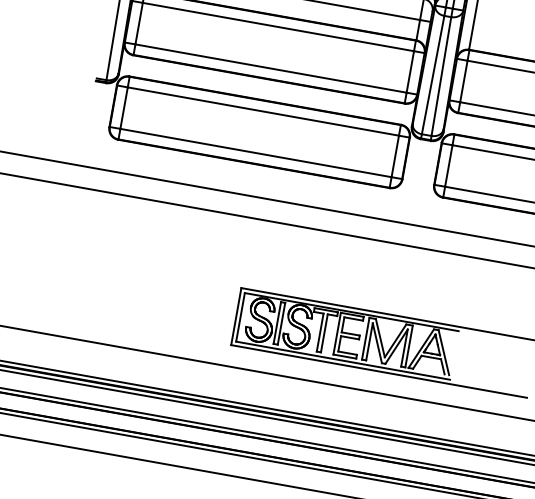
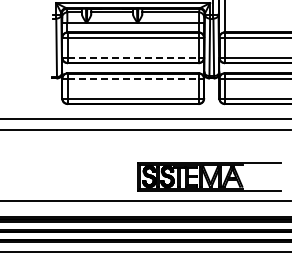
line: (271, 67) -> (133, 57), solid -> dashed
line: (264, 111) -> (133, 78), solid -> dashed

